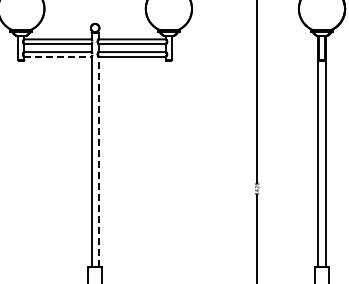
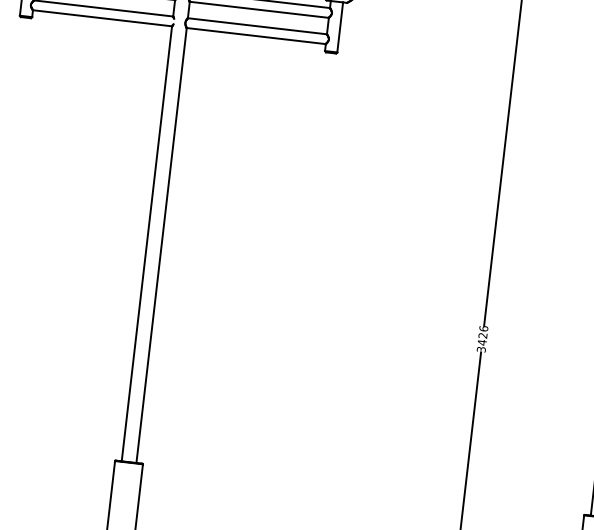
line: (57, 56) -> (101, 17), dashed -> solid
line: (98, 161) -> (161, 244), dashed -> solid

